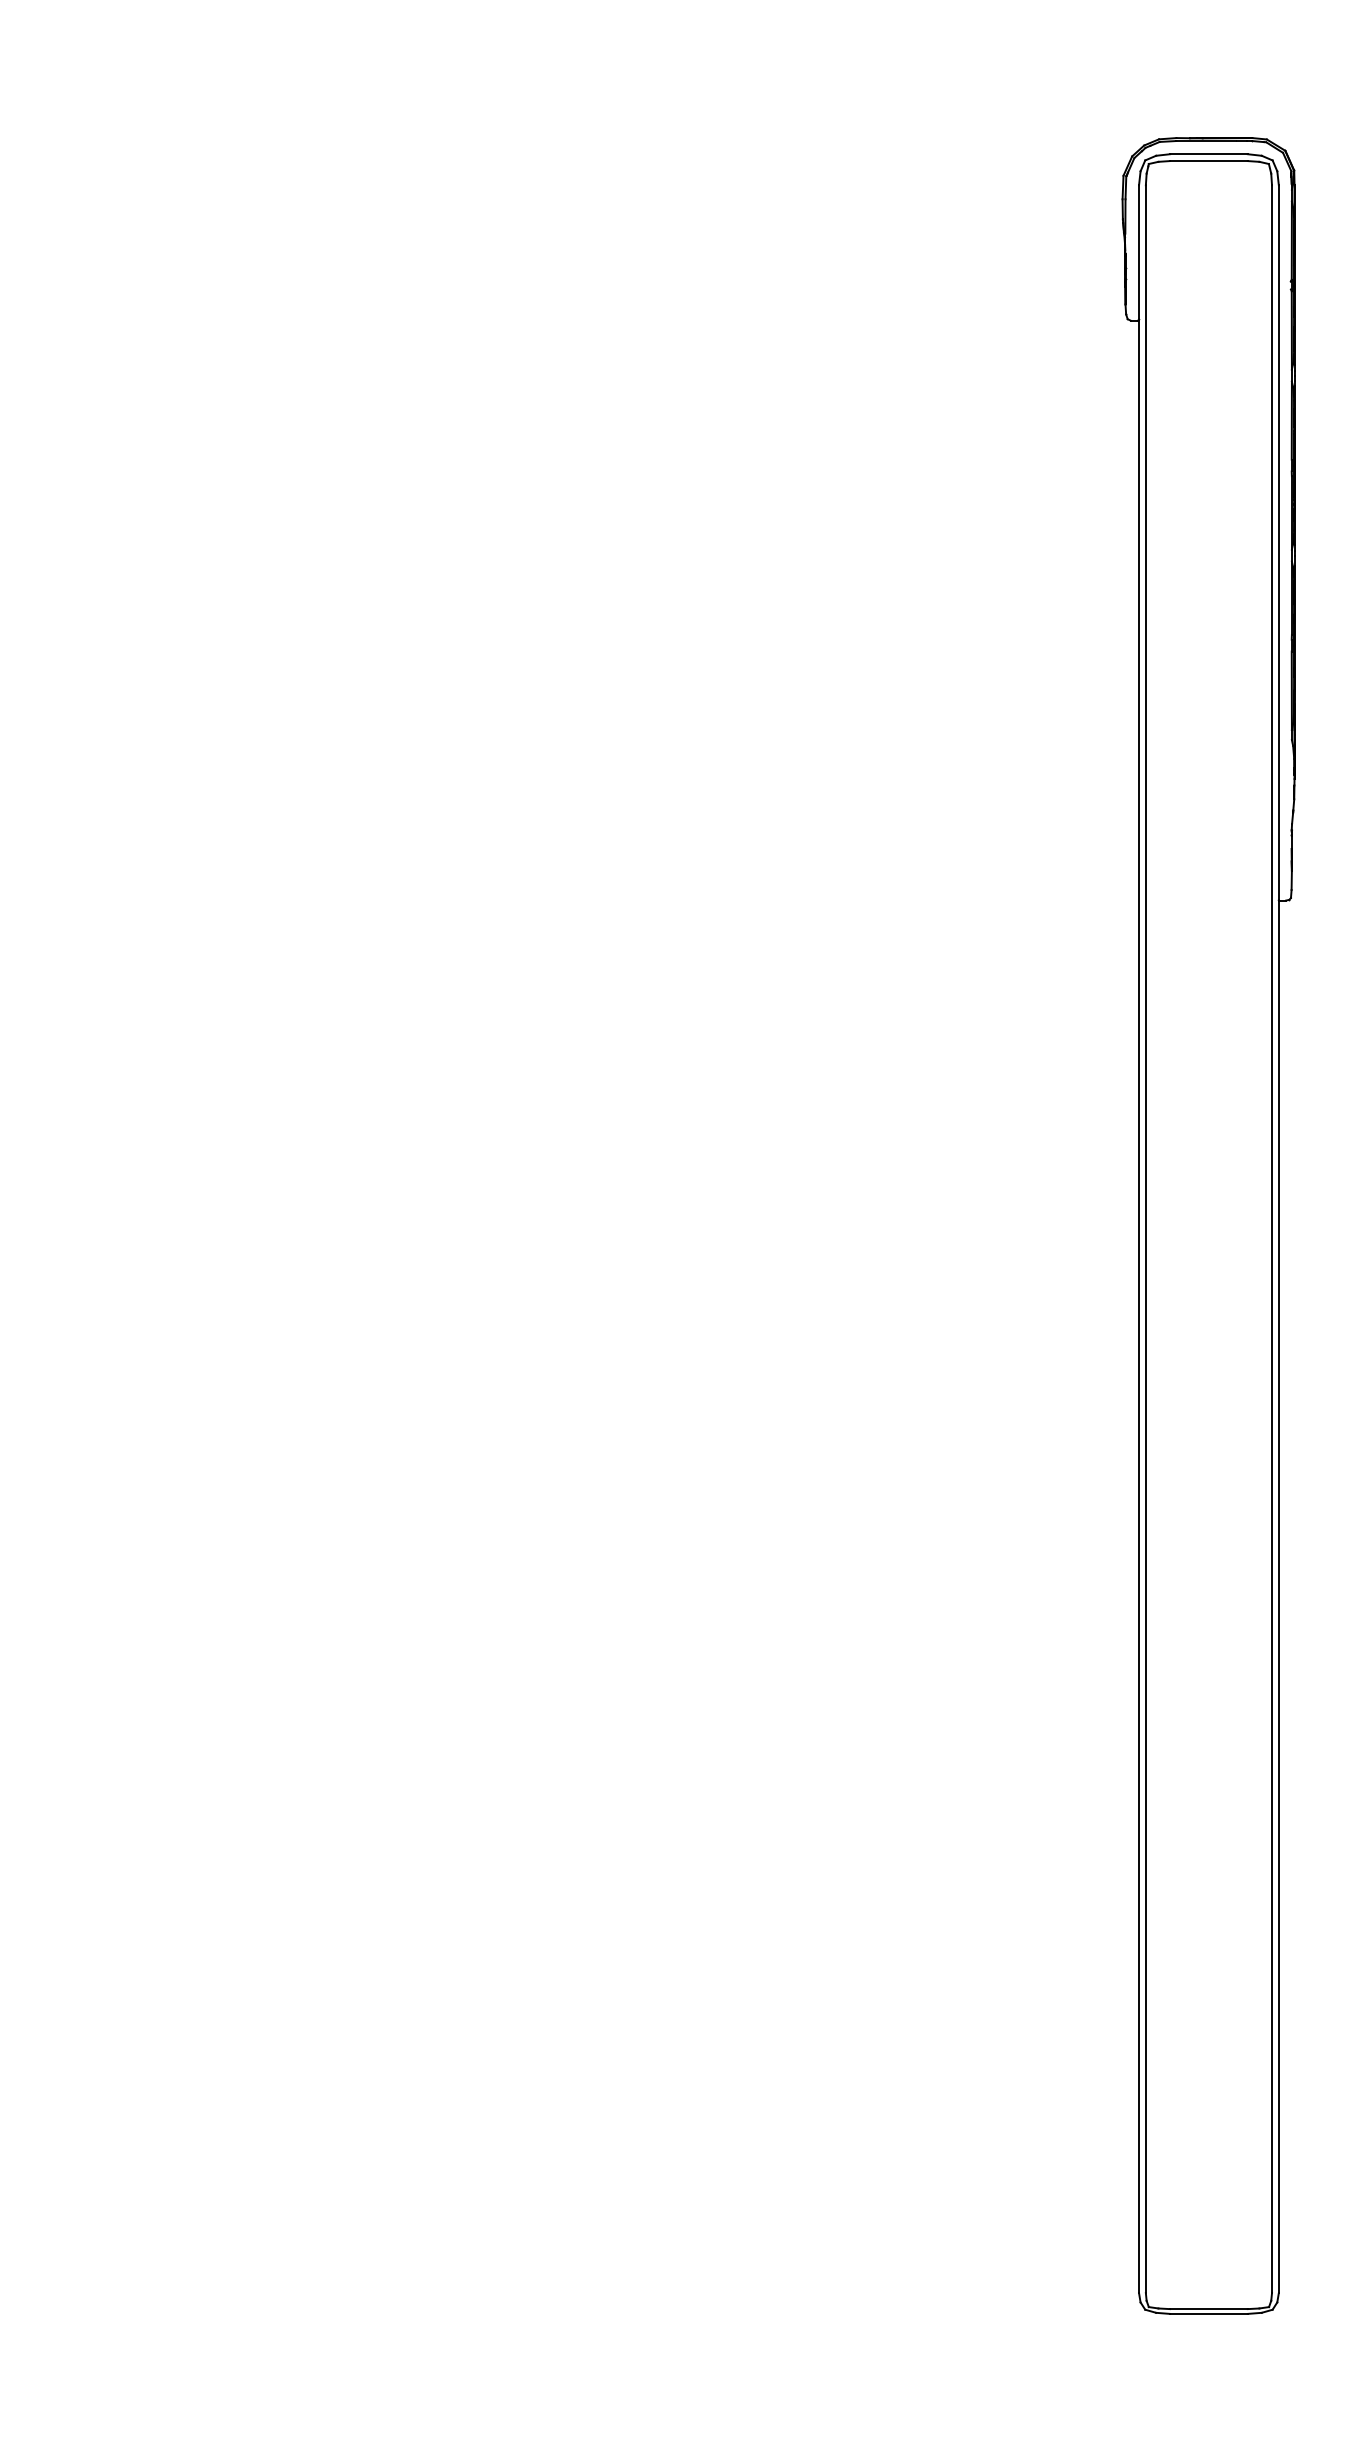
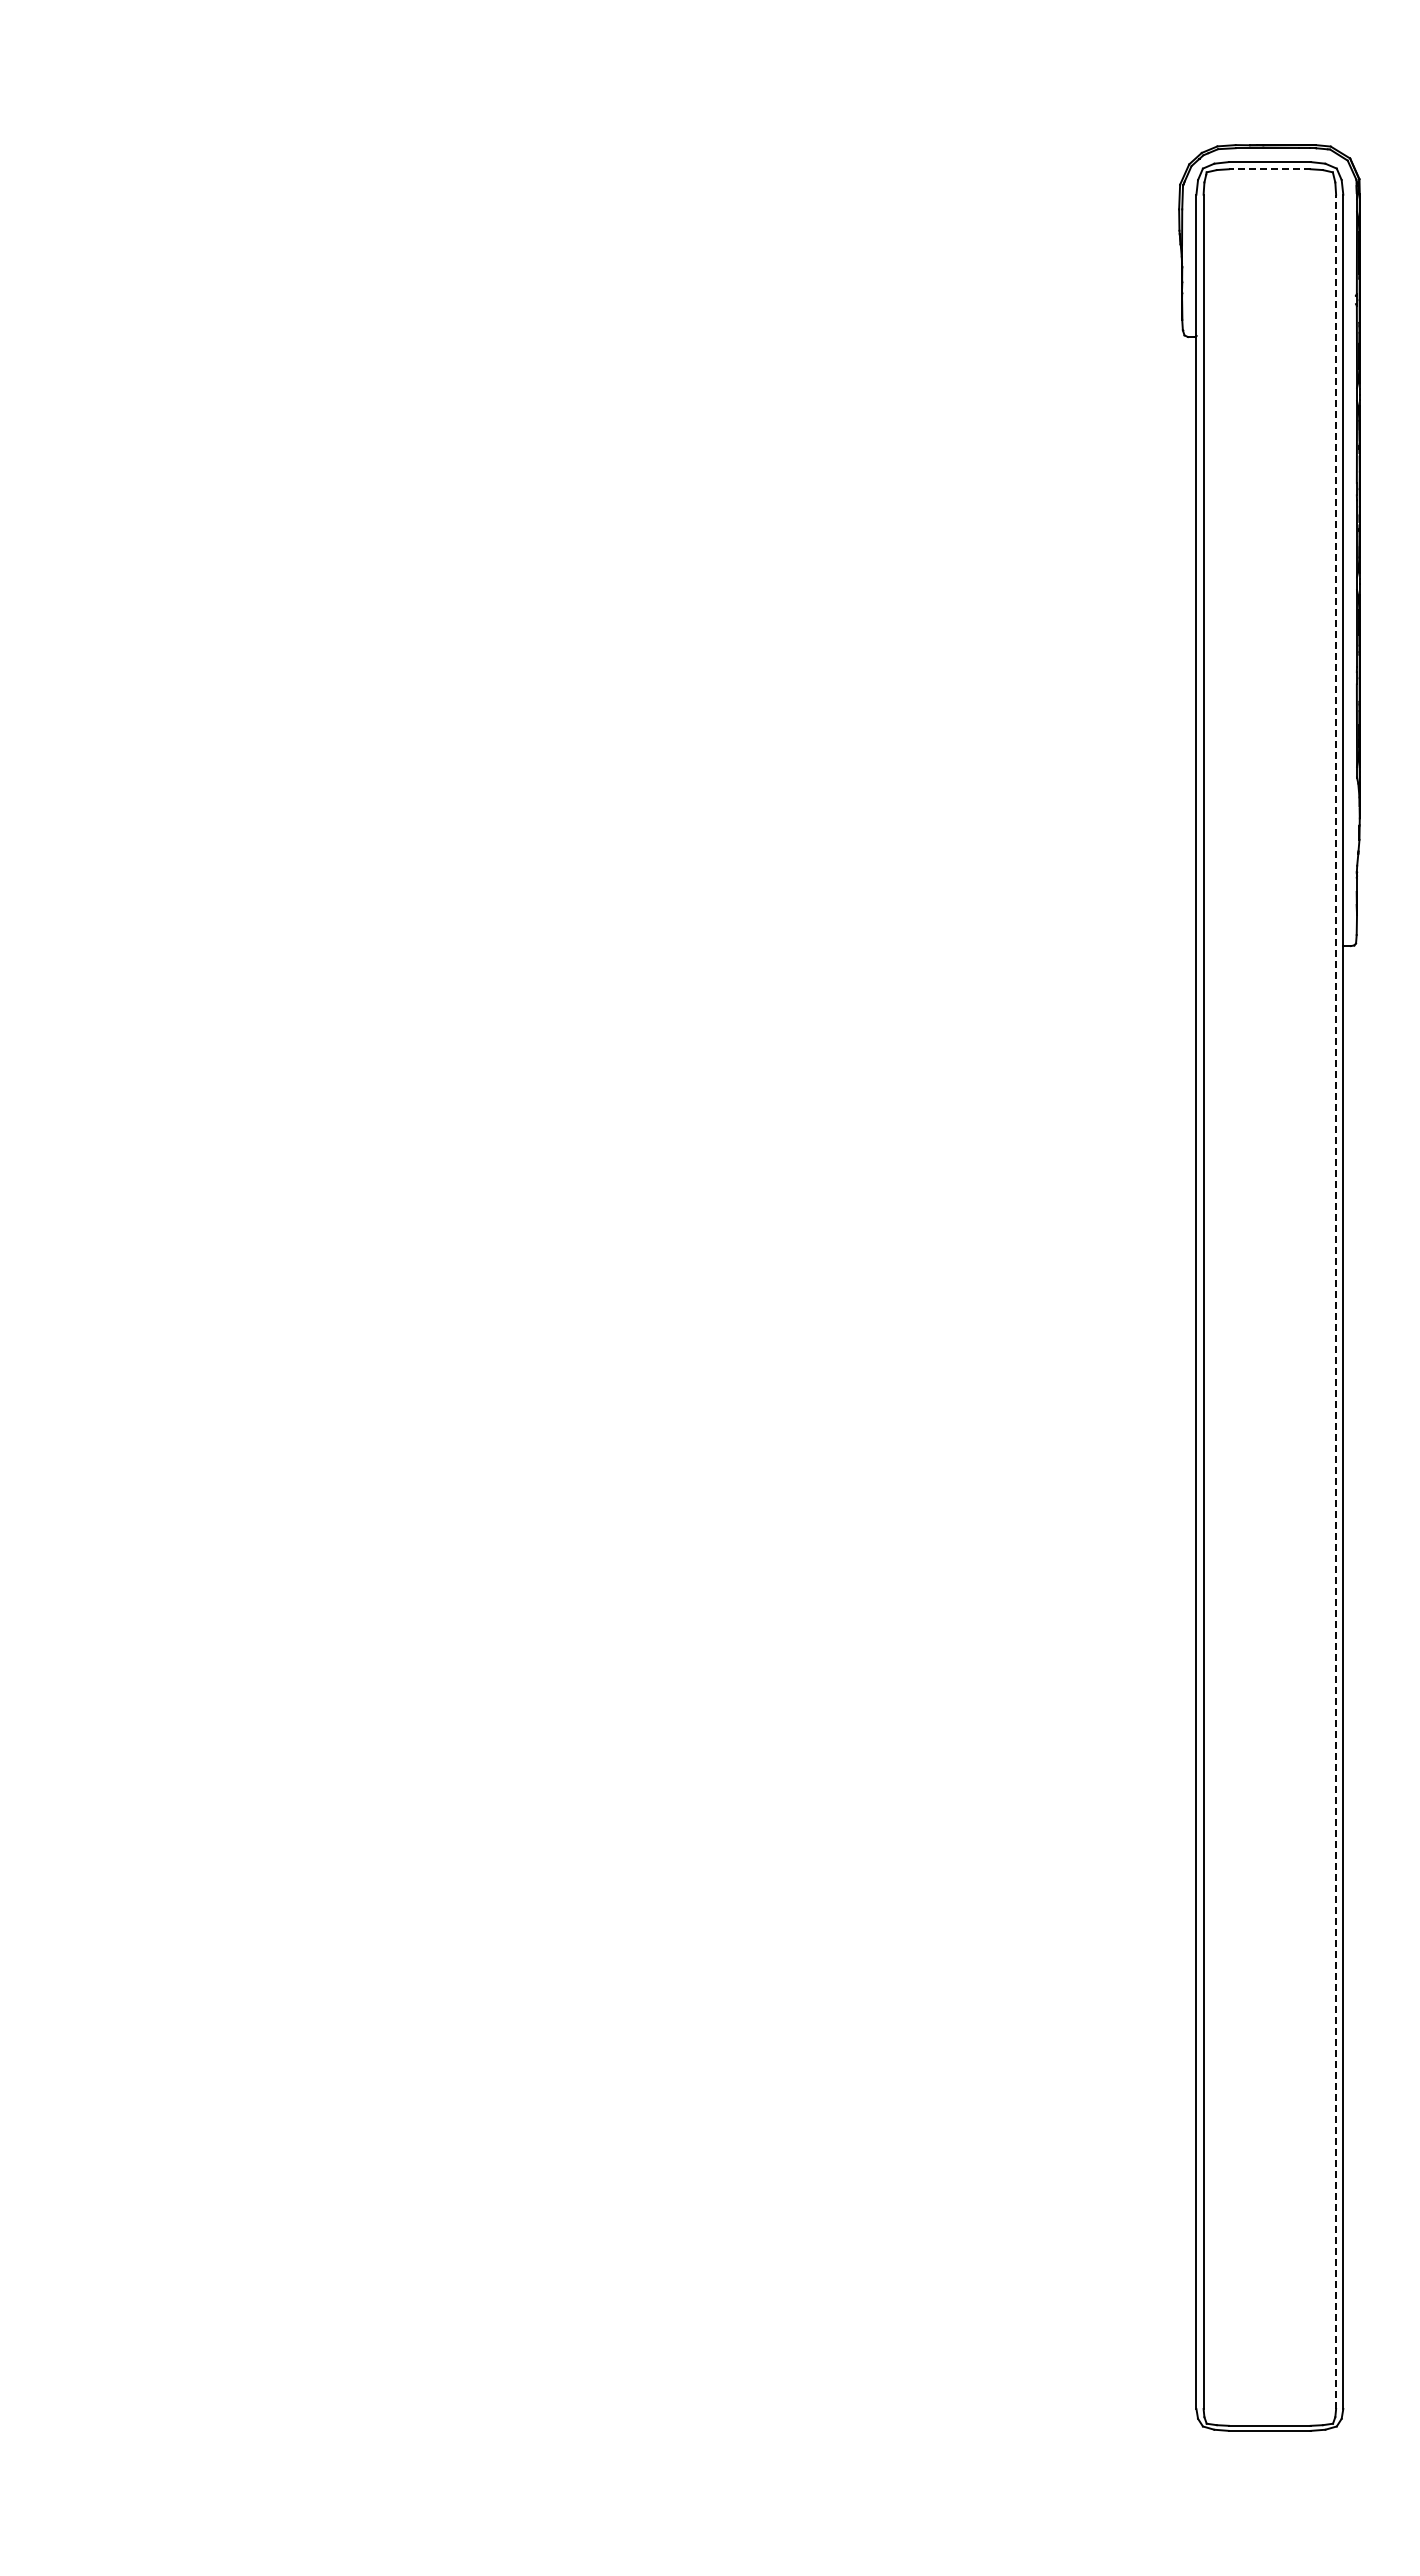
line: (1208, 161) -> (1269, 169), solid -> dashed
line: (1272, 1238) -> (1336, 1301), solid -> dashed

